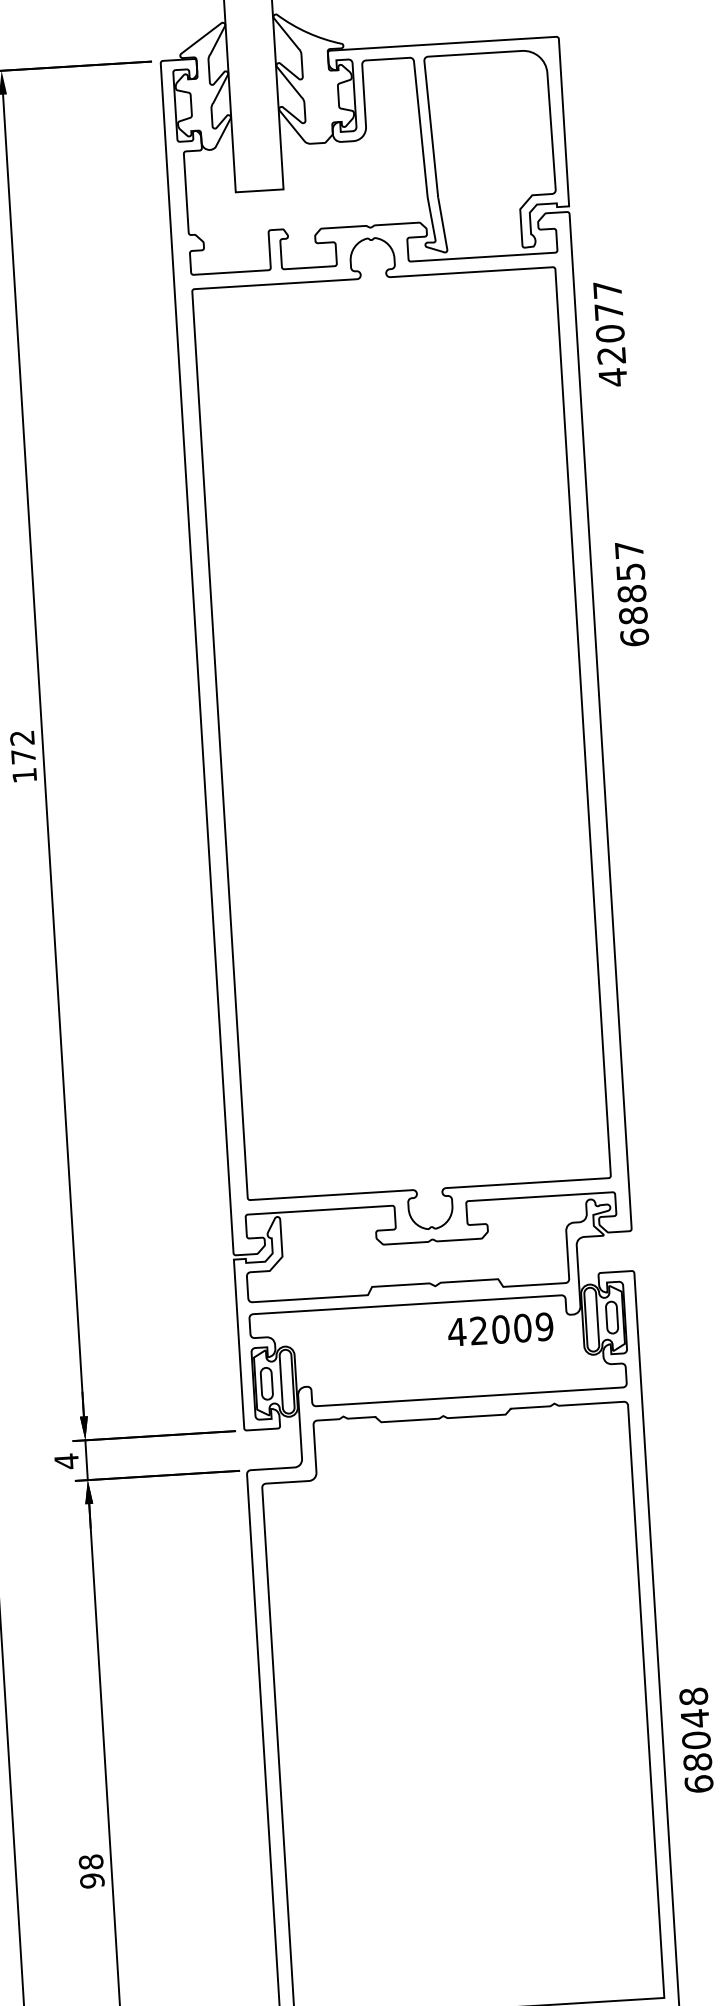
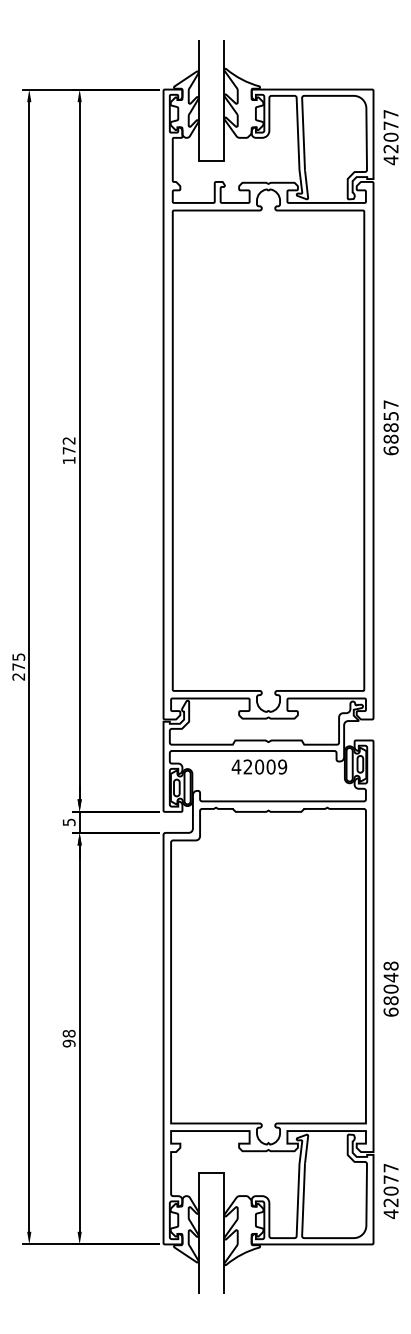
text: (609, 334) -> (390, 137), moved
text: (630, 593) -> (390, 427), moved
text: (500, 1328) -> (259, 766), moved
text: (65, 1461) -> (68, 822), 4 -> 5

